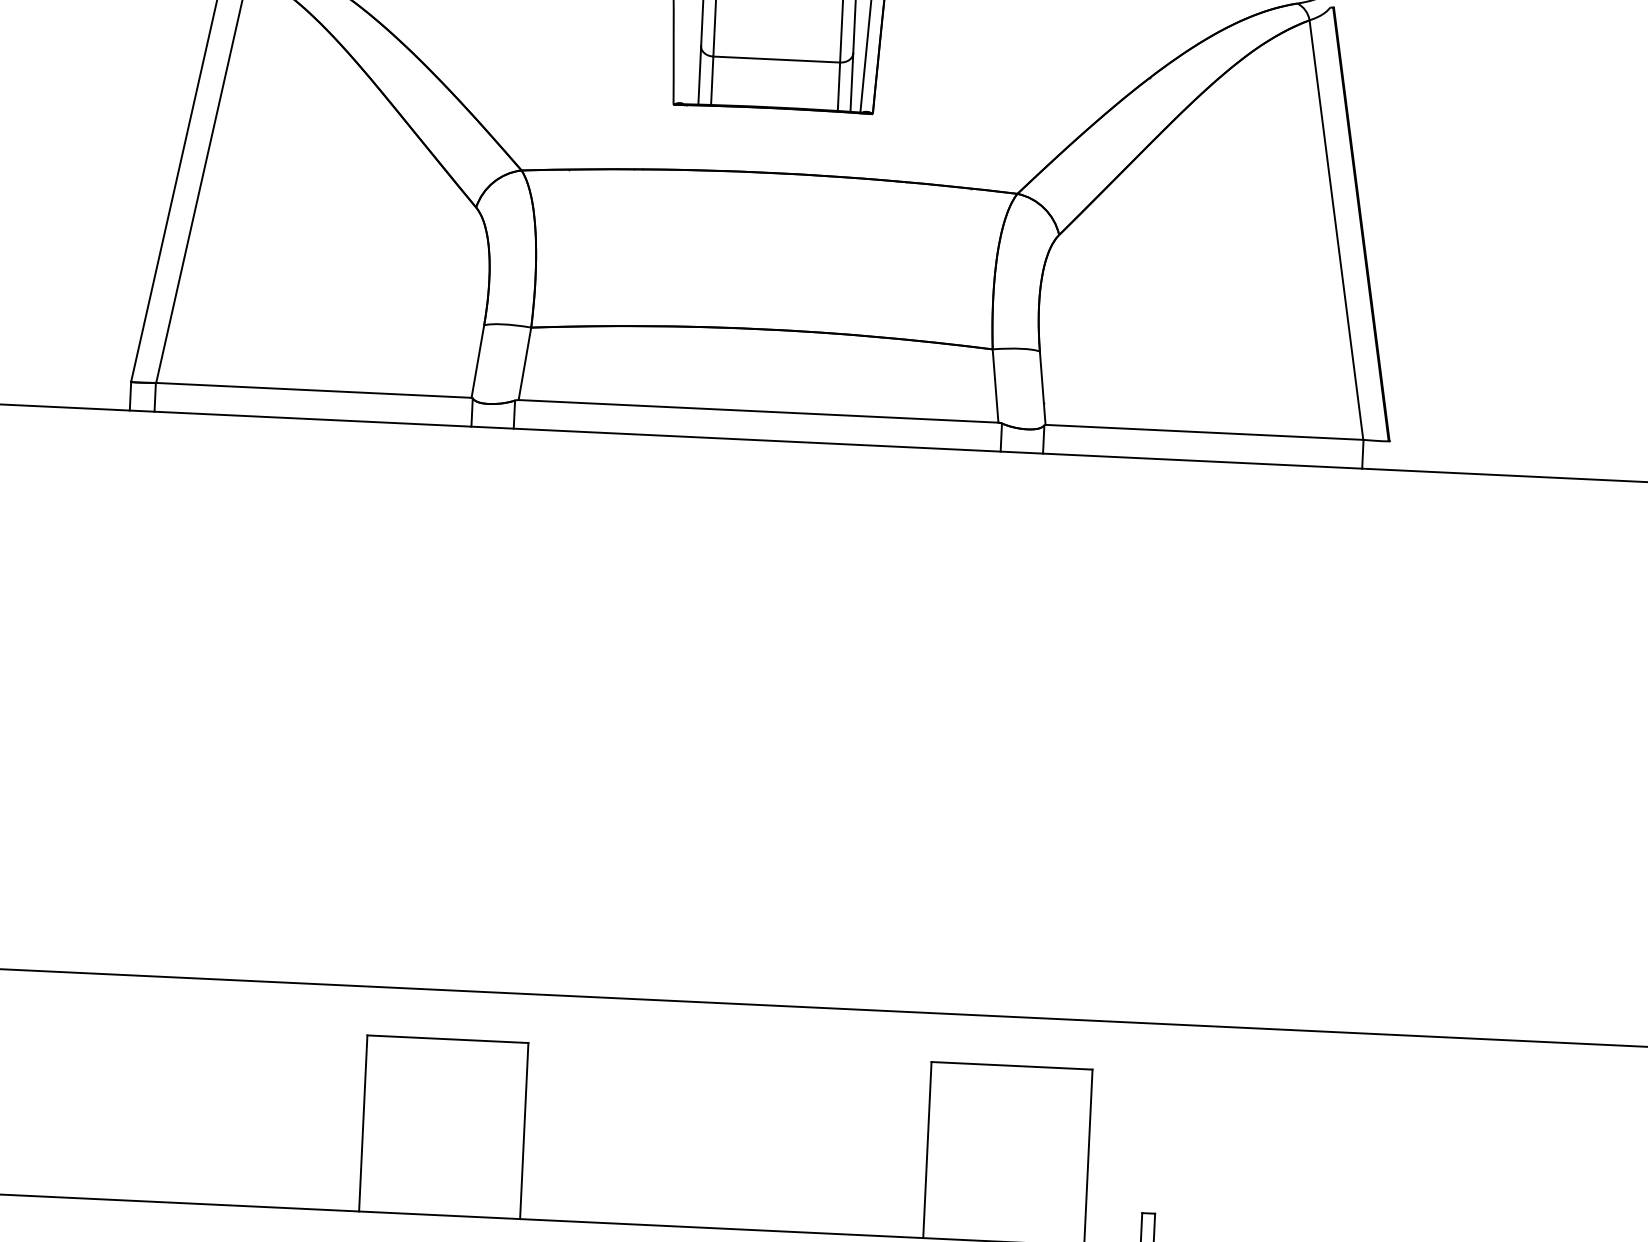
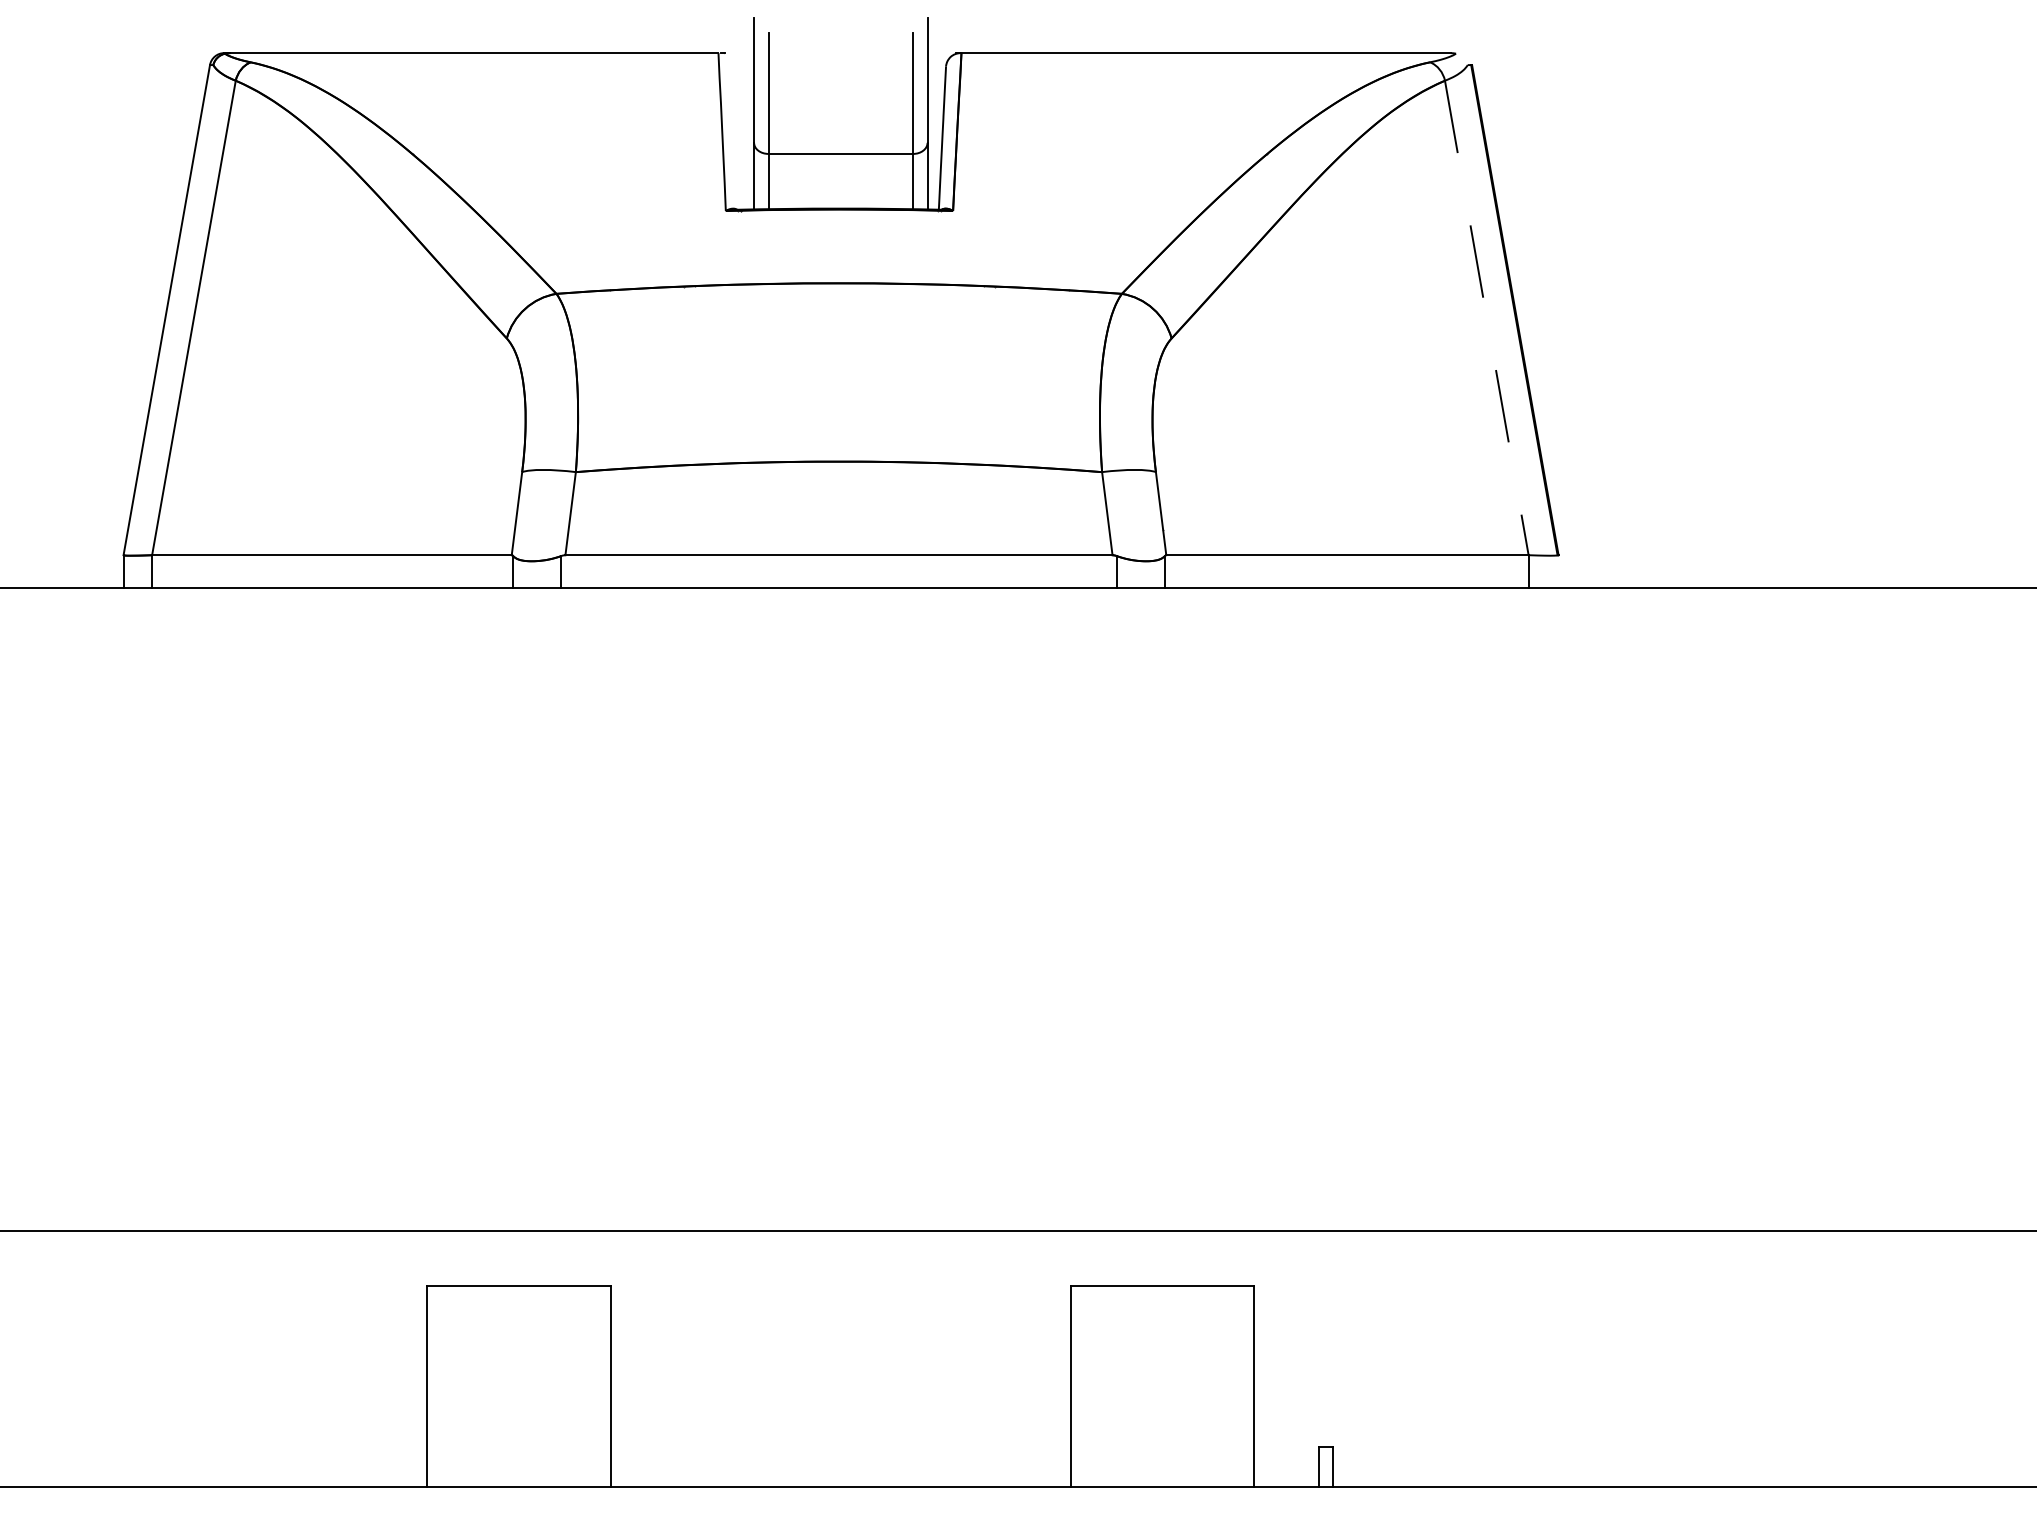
line: (1336, 229) -> (1486, 317), solid -> dashed

